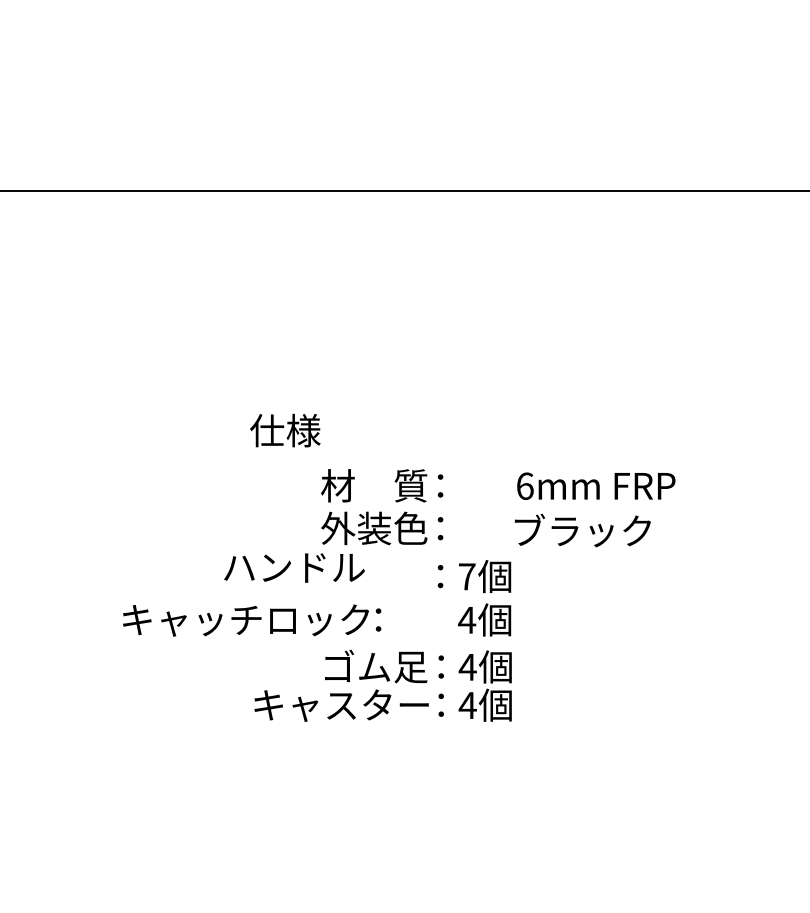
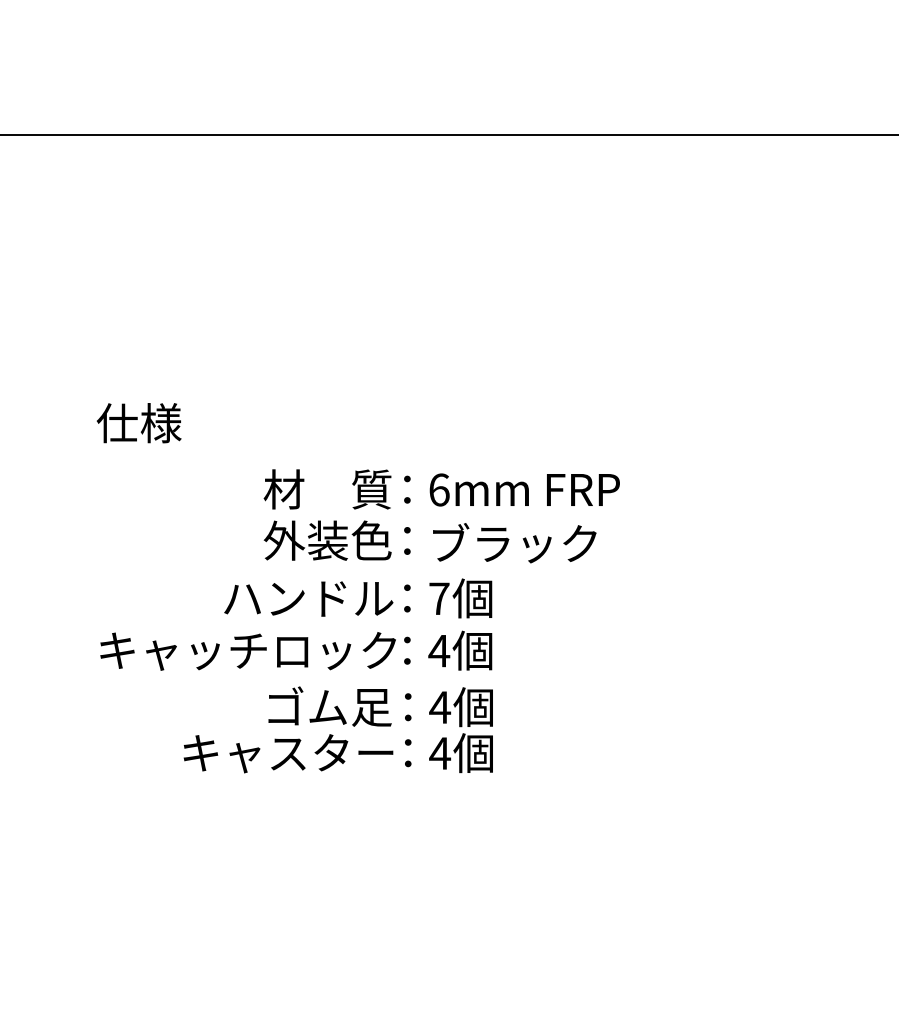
text: (285, 430) -> (139, 423), moved
text: (596, 485) -> (525, 489), moved
text: (582, 530) -> (514, 543), moved
text: (294, 567) -> (308, 598), moved
text: (252, 620) -> (255, 651), moved

